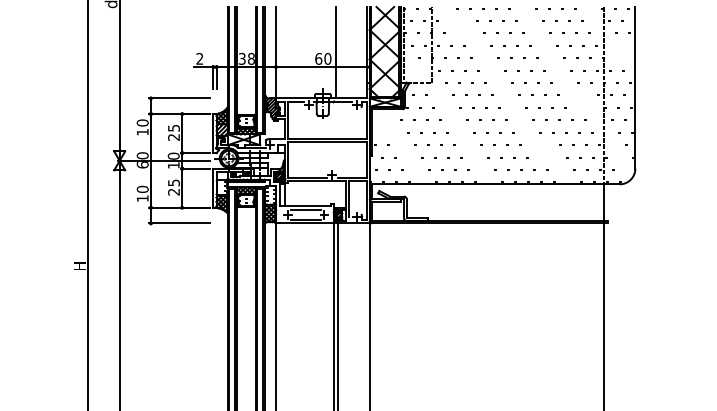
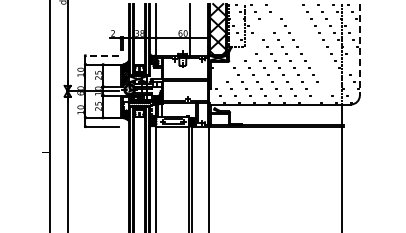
part: (548, 76) -> (310, 43), removed
line: (634, 87) -> (359, 49), solid -> dashed
line: (179, 97) -> (101, 55), solid -> dashed

